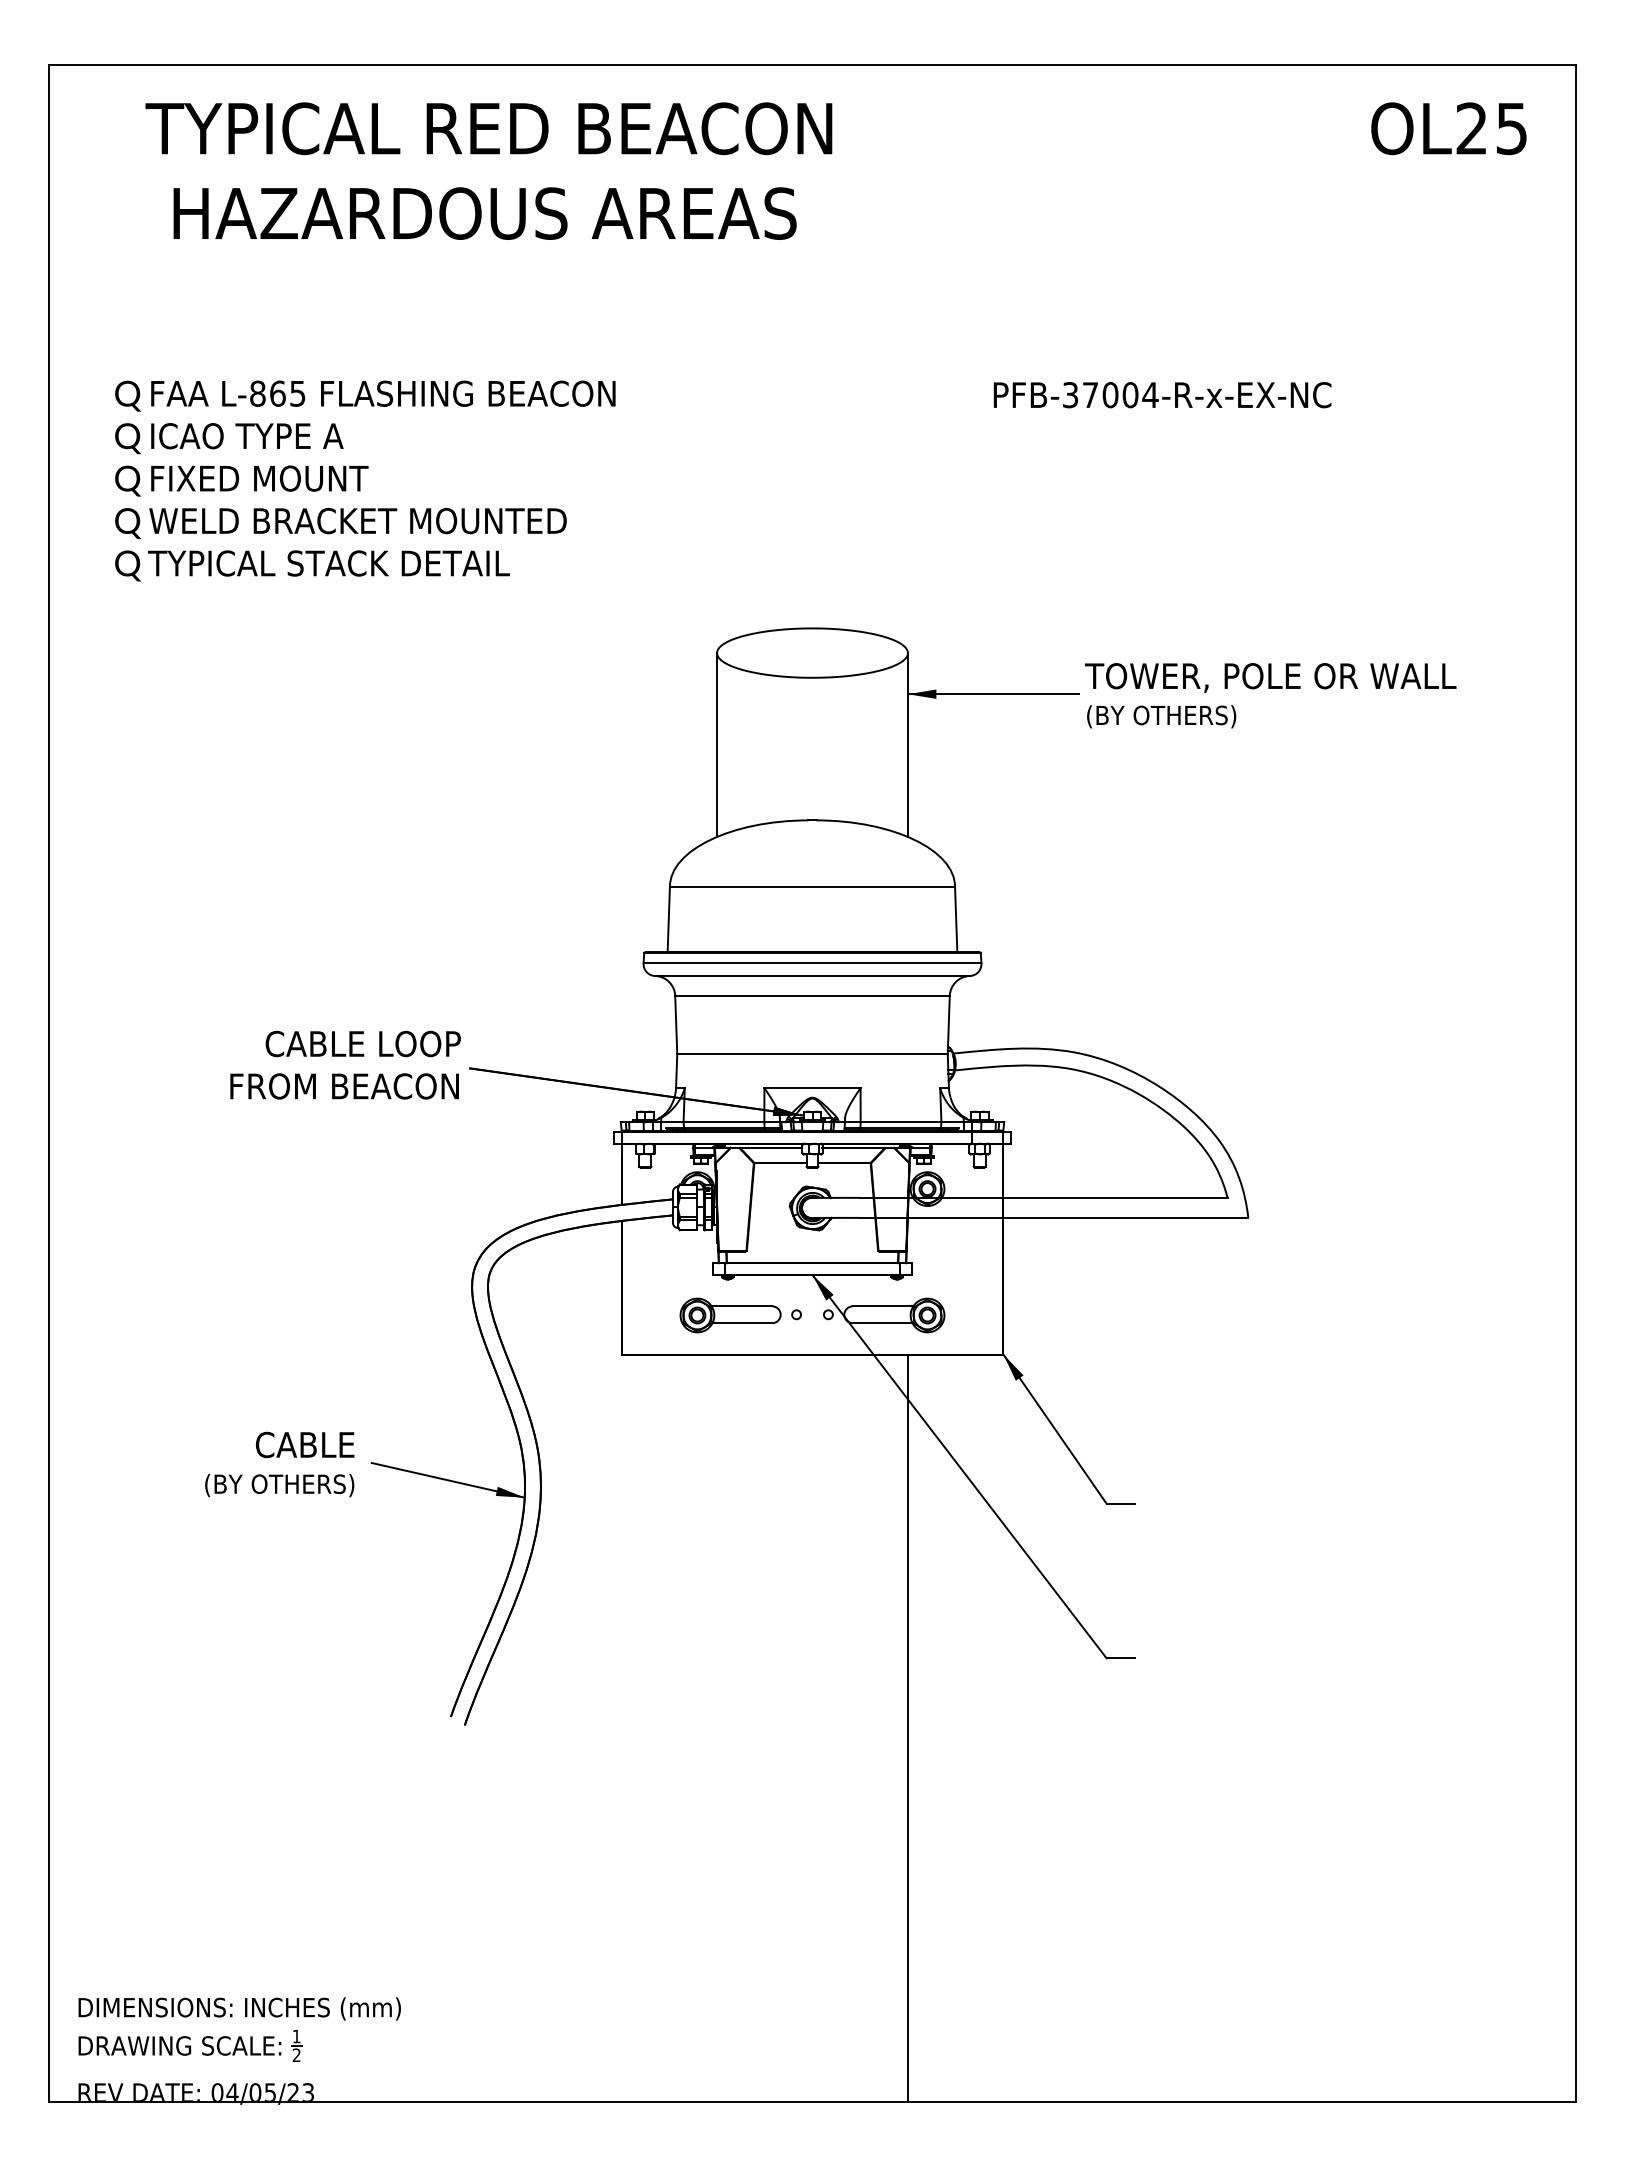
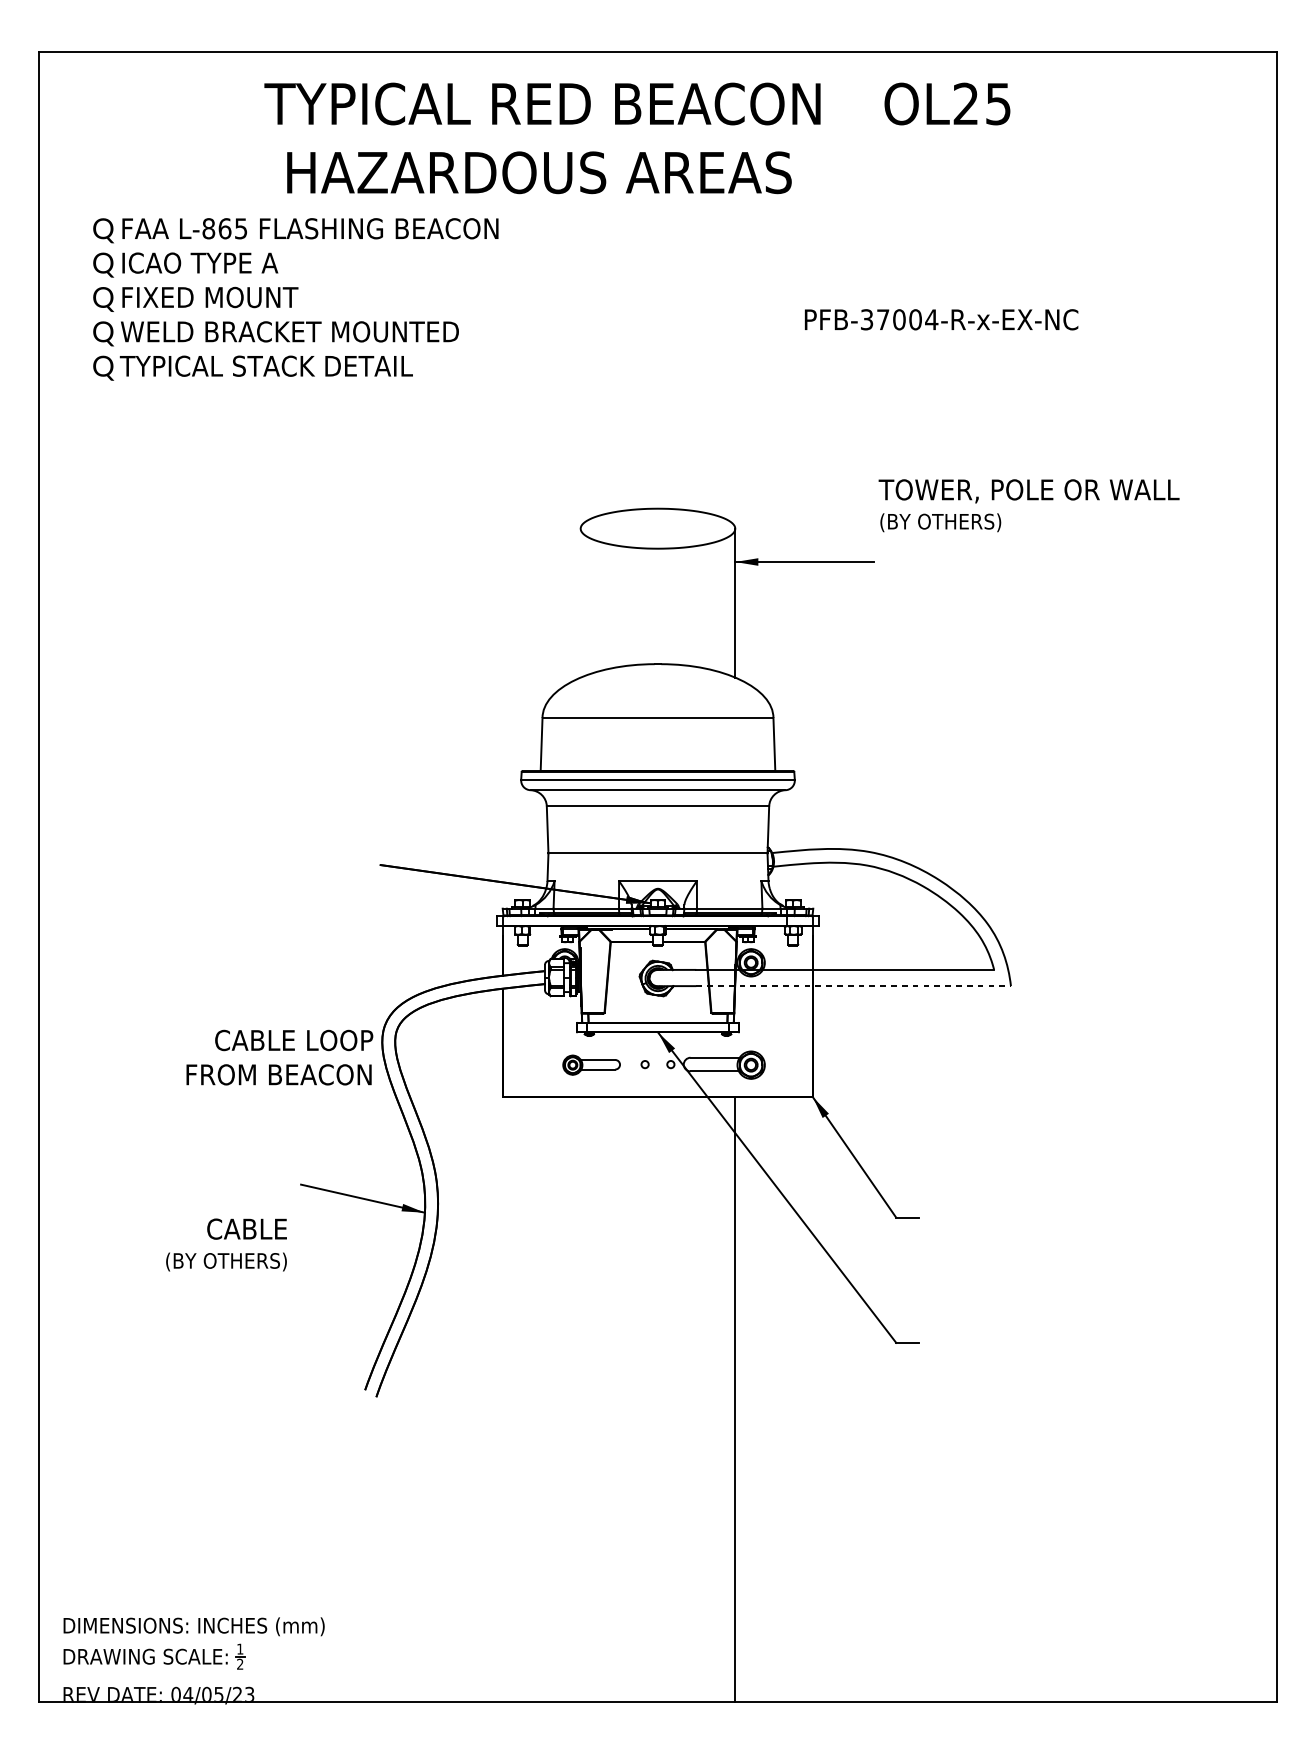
text: (1448, 128) -> (947, 103), moved
text: (488, 170) -> (542, 137), moved
text: (365, 480) -> (295, 299), moved
text: (1270, 695) -> (1028, 505), moved
line: (717, 744) -> (581, 602), removed
text: (345, 1064) -> (279, 1057), moved
line: (1054, 1217) -> (853, 985), solid -> dashed
part: (730, 1315) -> (591, 1065), size x0.7
text: (279, 1464) -> (226, 1244), moved

